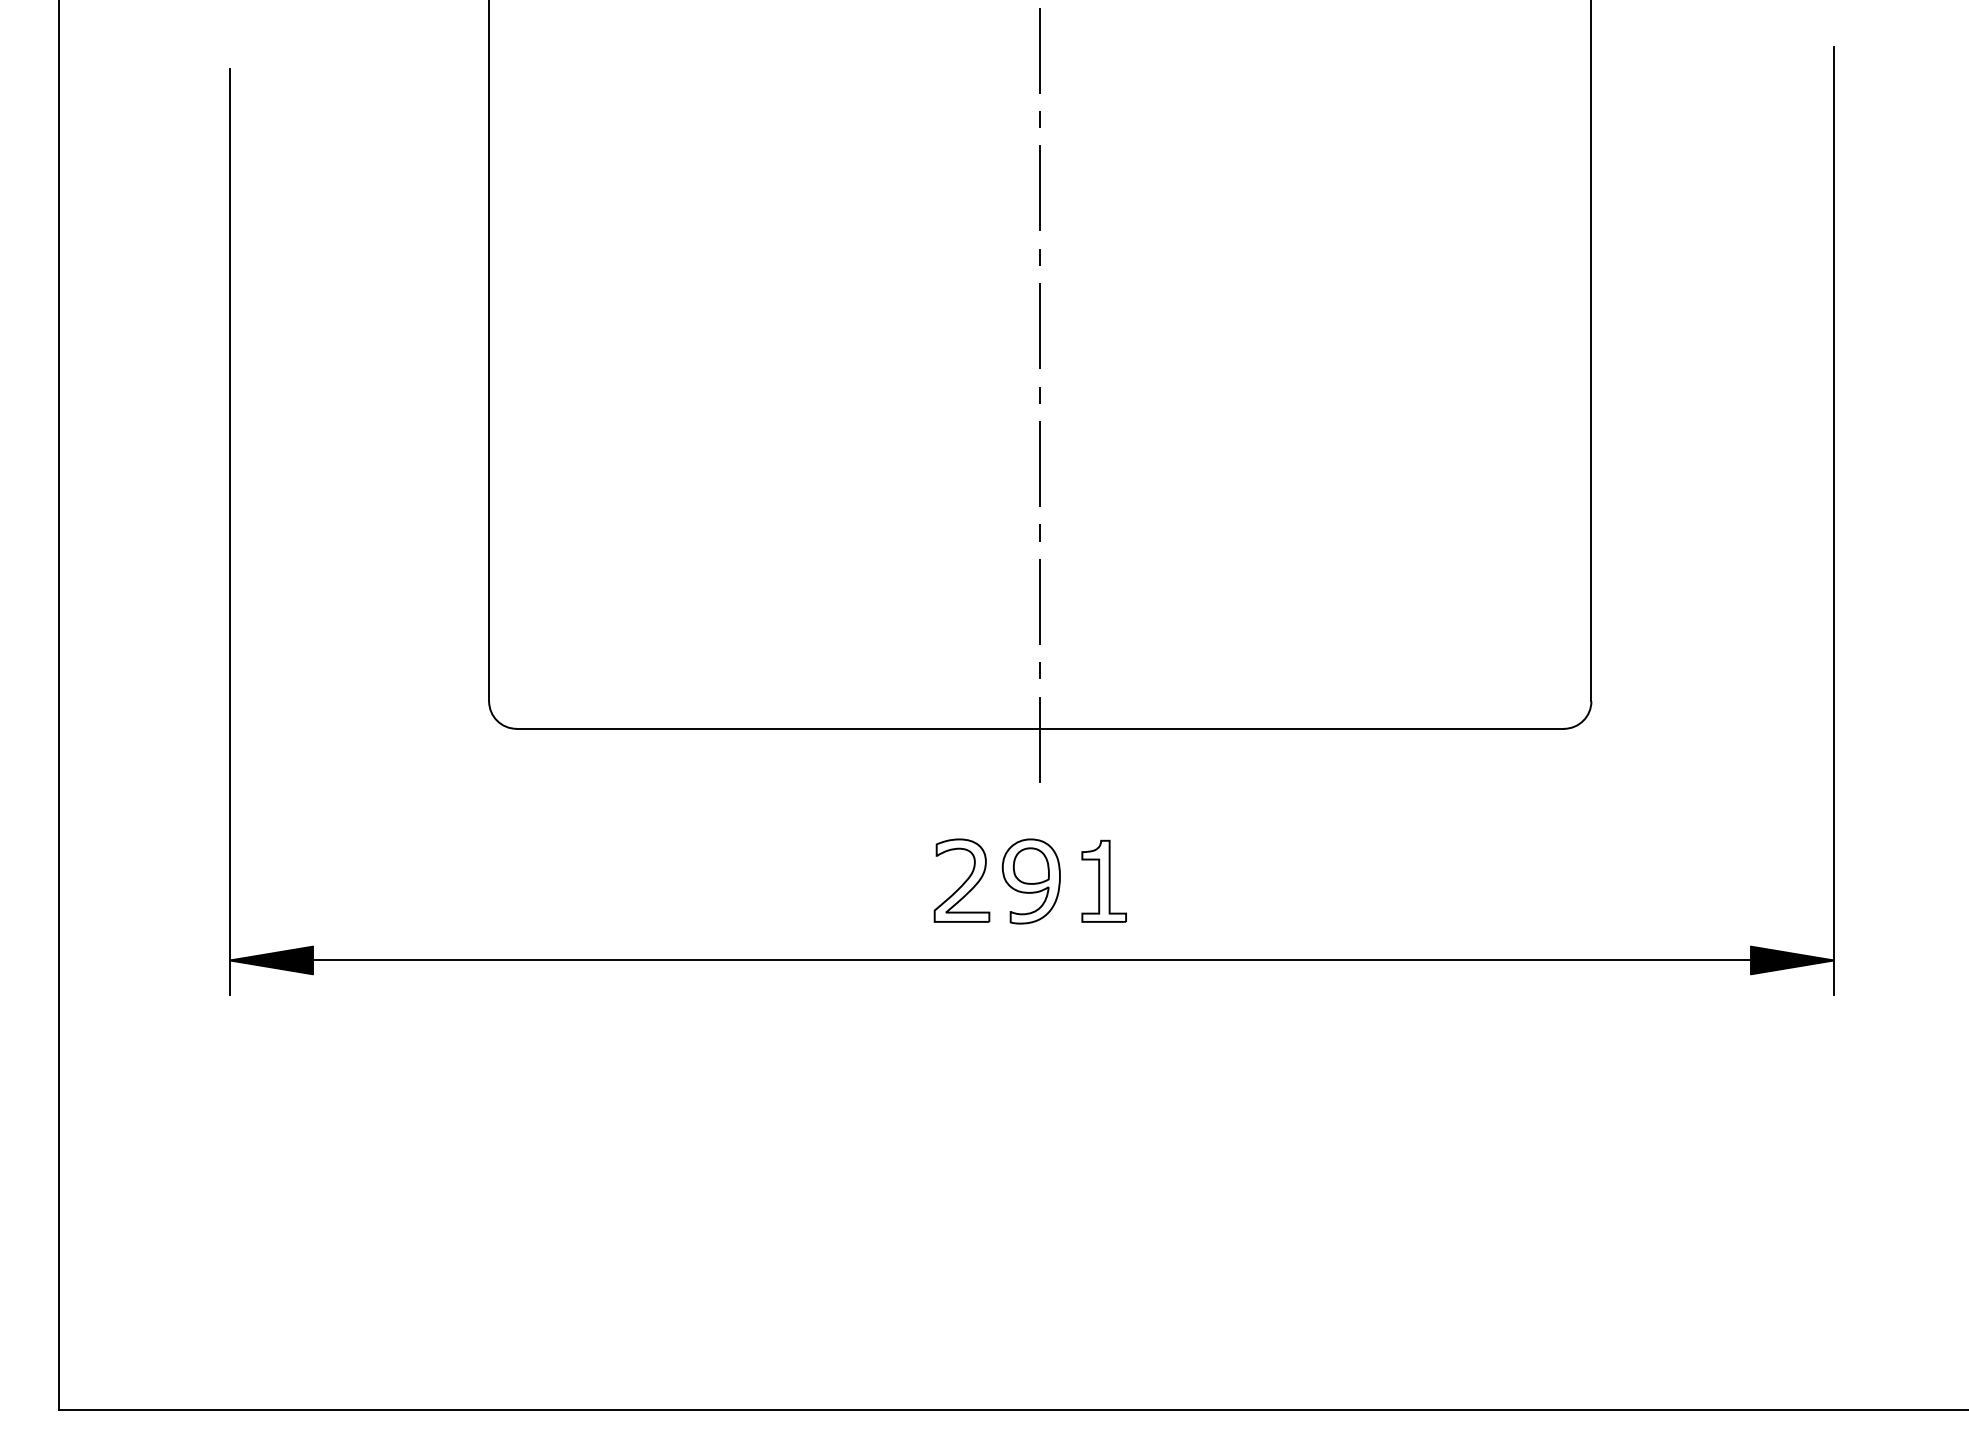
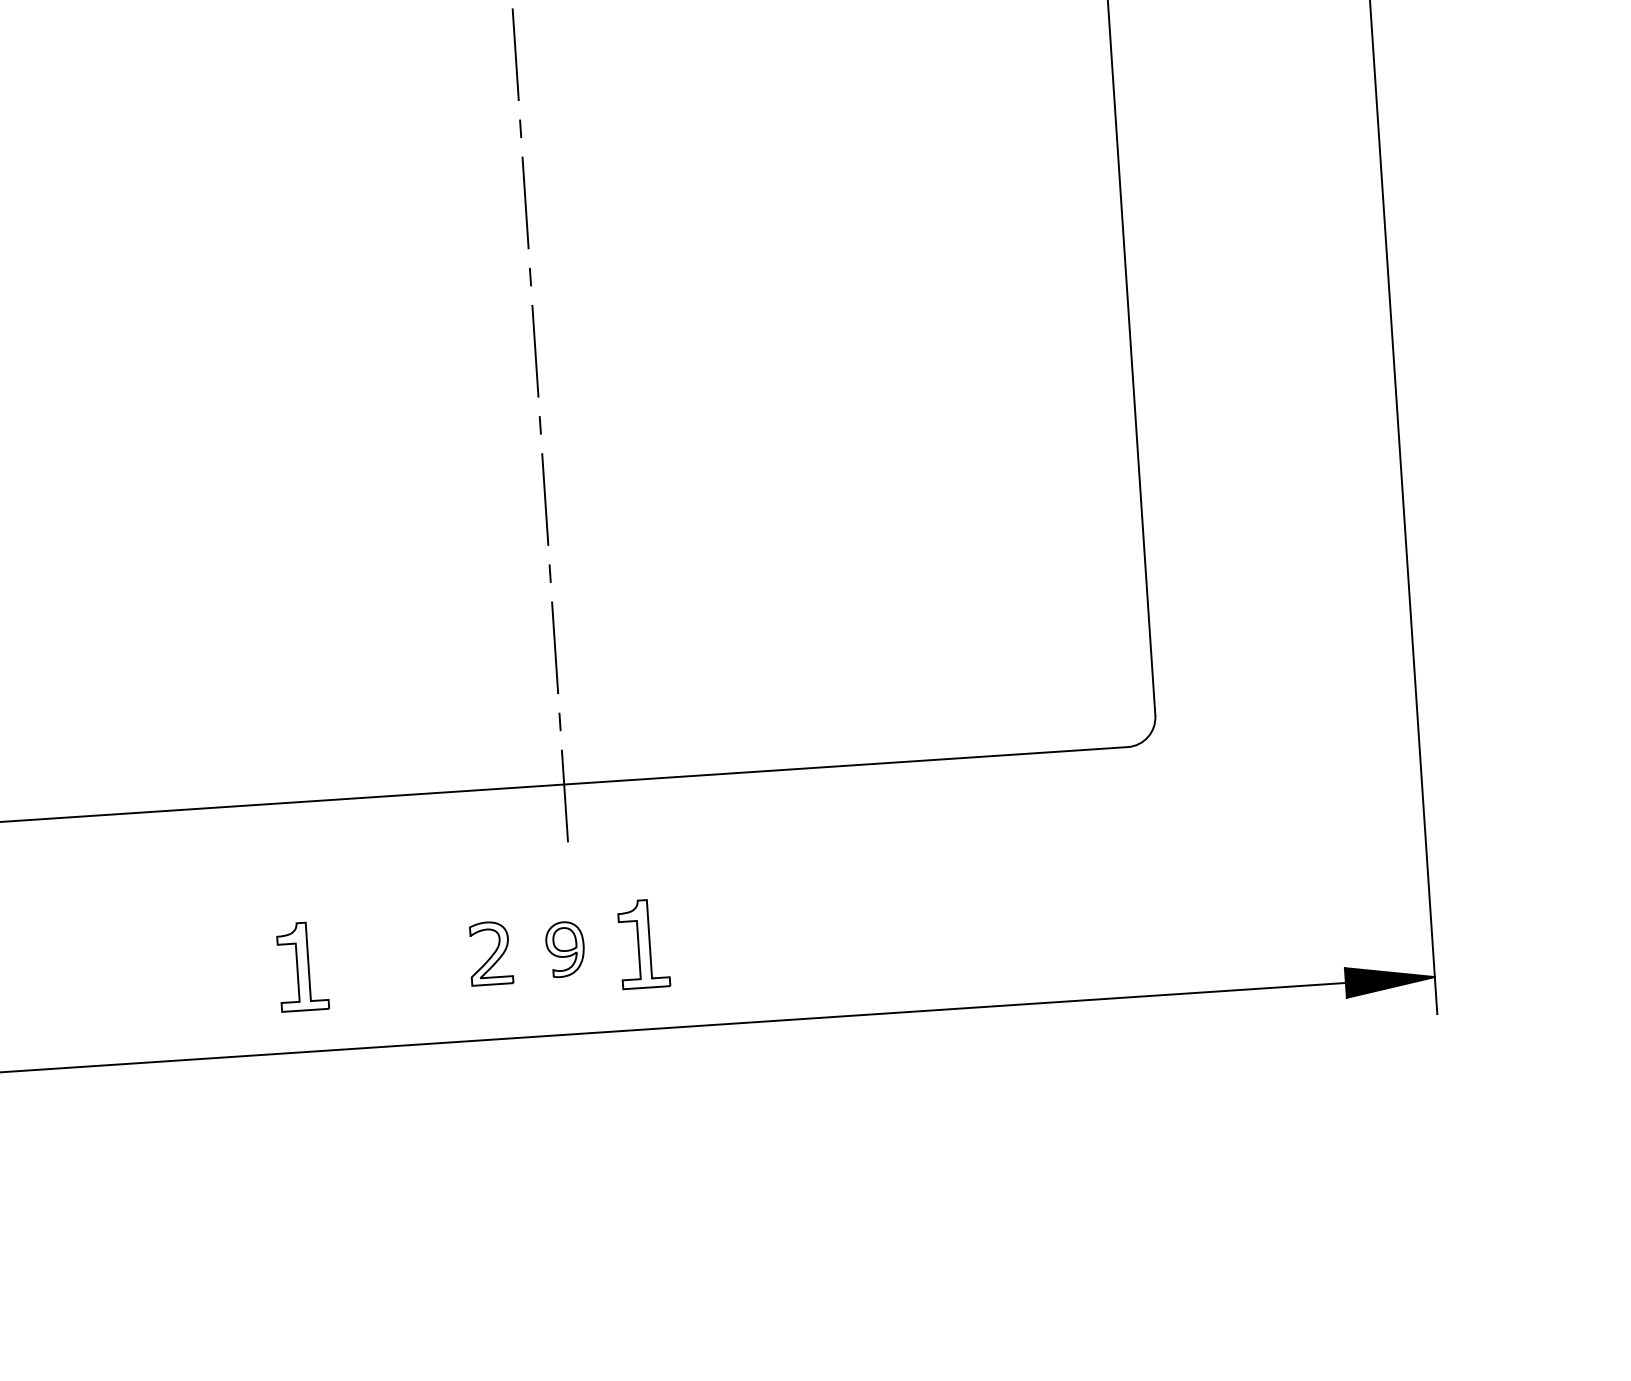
part: (786, 880) -> (301, 965), added
part: (961, 880) -> (490, 953), size x0.7
part: (1030, 881) -> (564, 949), size x0.6

